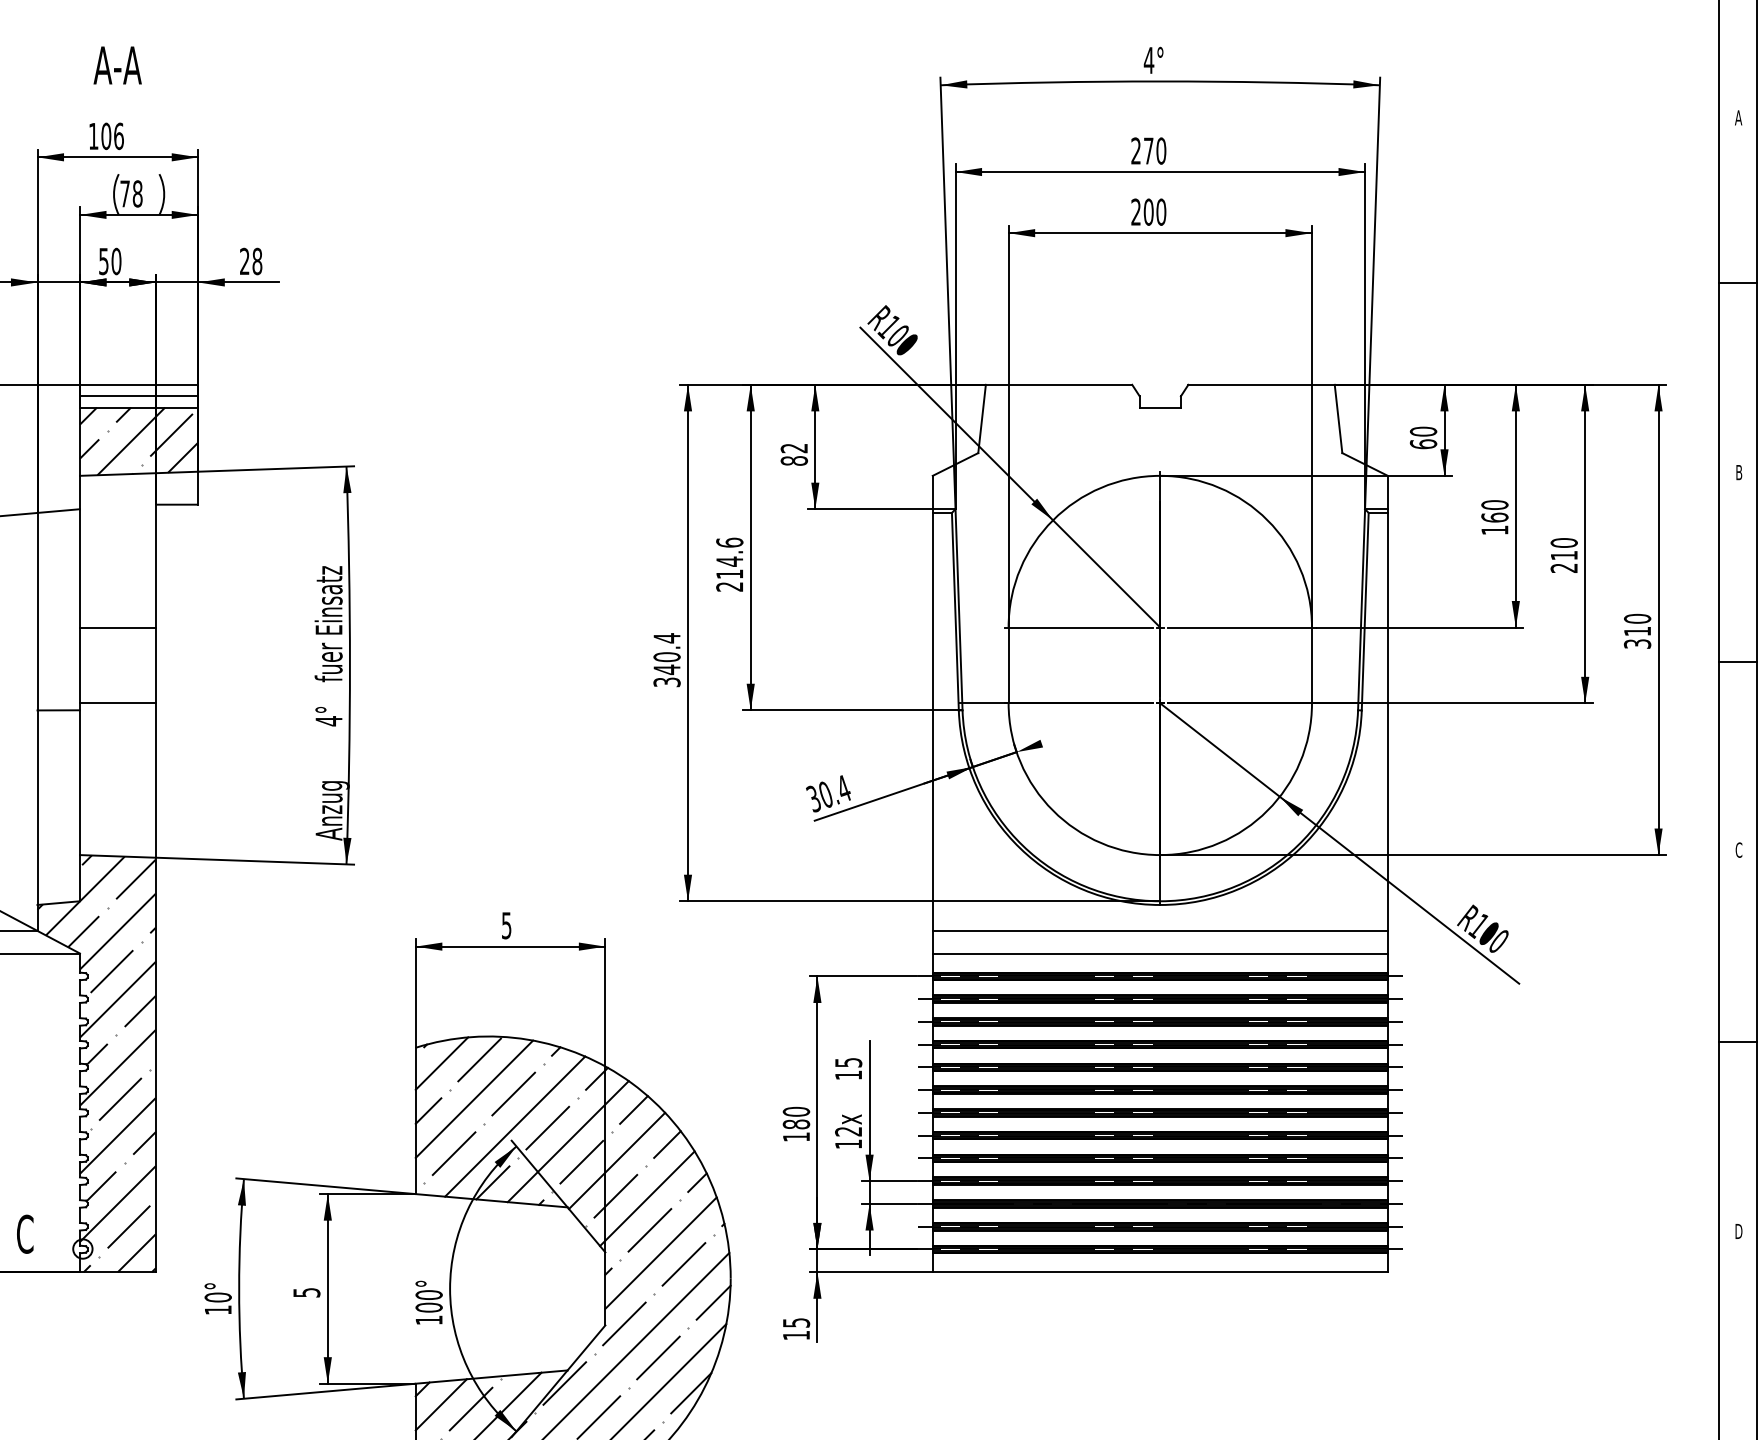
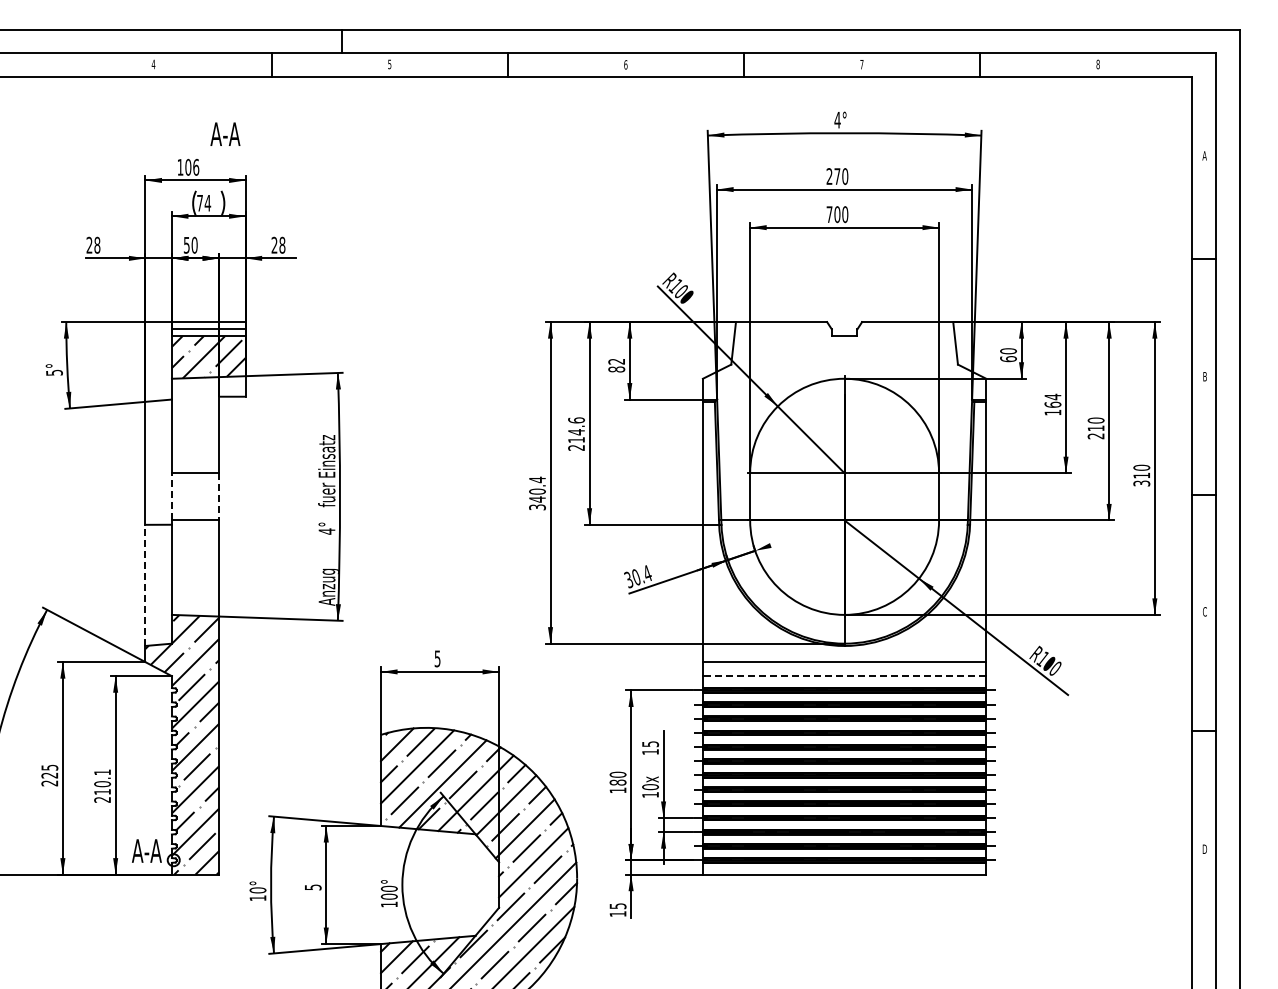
text: (117, 64) -> (225, 133), moved
text: (137, 192) -> (207, 202), 78 -> 74
text: (1136, 212) -> (829, 214), 200 -> 700
text: (1494, 504) -> (1052, 396), 160 -> 164
line: (79, 664) -> (171, 496), solid -> dashed
line: (156, 664) -> (219, 496), solid -> dashed
line: (37, 807) -> (145, 585), solid -> dashed
line: (1160, 953) -> (844, 676), solid -> dashed
text: (848, 1132) -> (650, 787), 12x -> 10x
text: (39, 1233) -> (146, 850), C -> A-A

